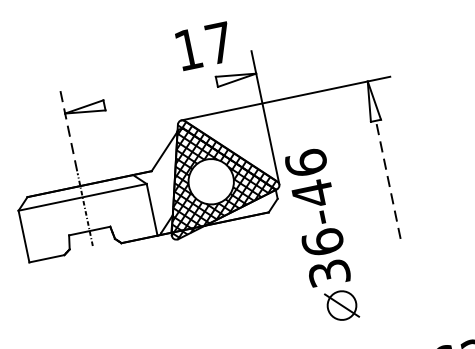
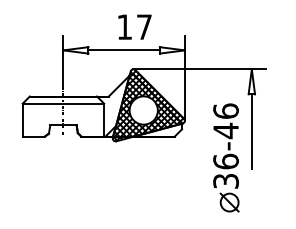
text: (203, 45) -> (134, 26), moved
line: (159, 93) -> (123, 50), added
line: (69, 132) -> (63, 62), dashed -> solid
line: (387, 179) -> (251, 131), dashed -> solid
part: (322, 235) -> (226, 157), moved

